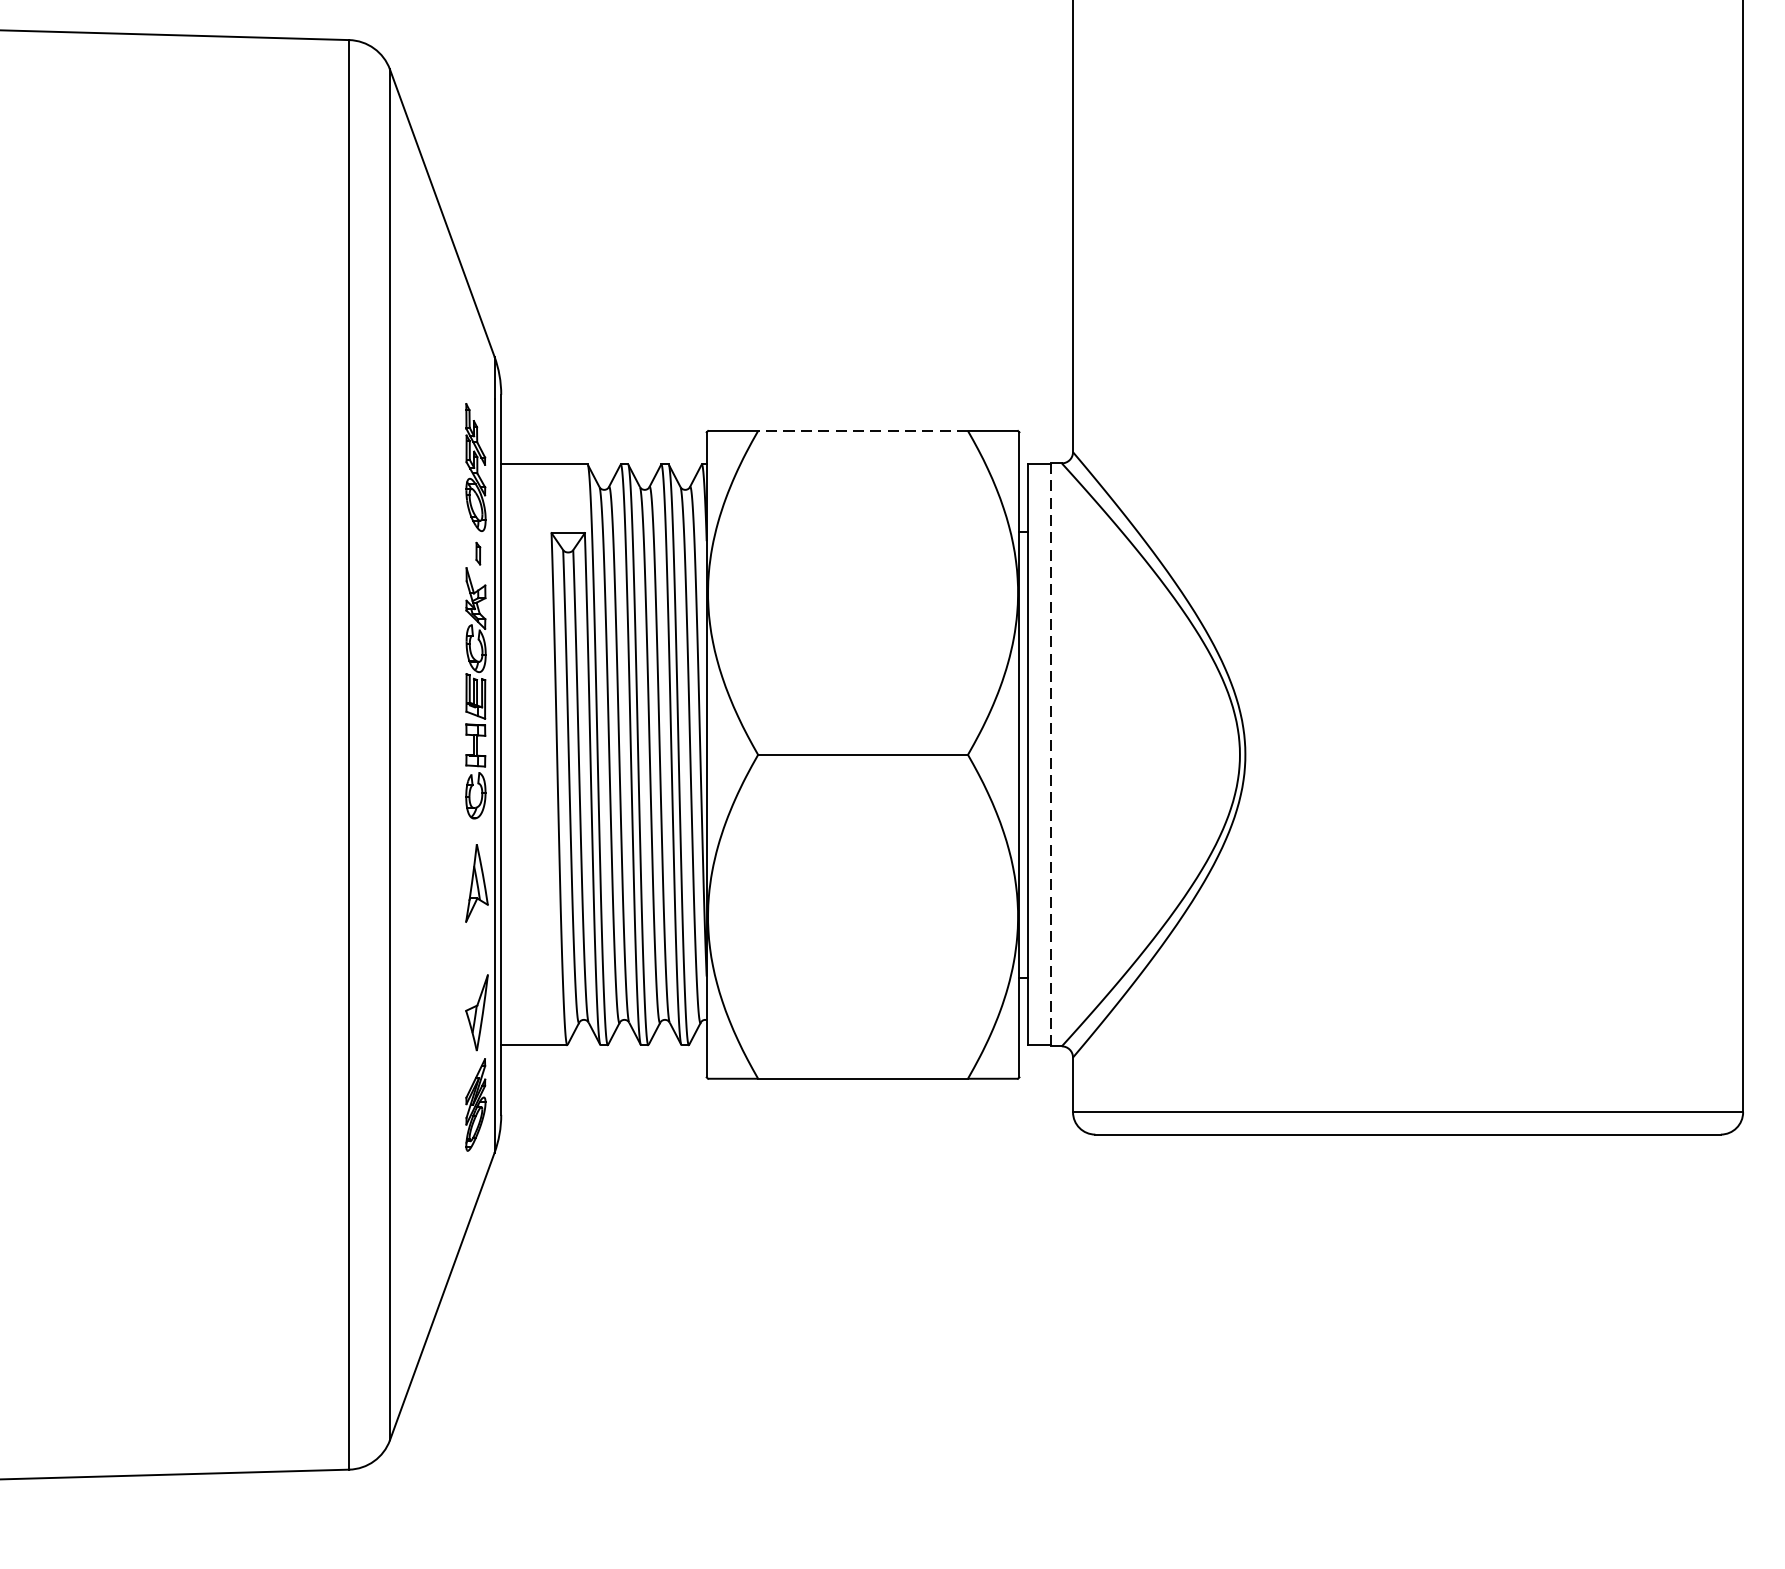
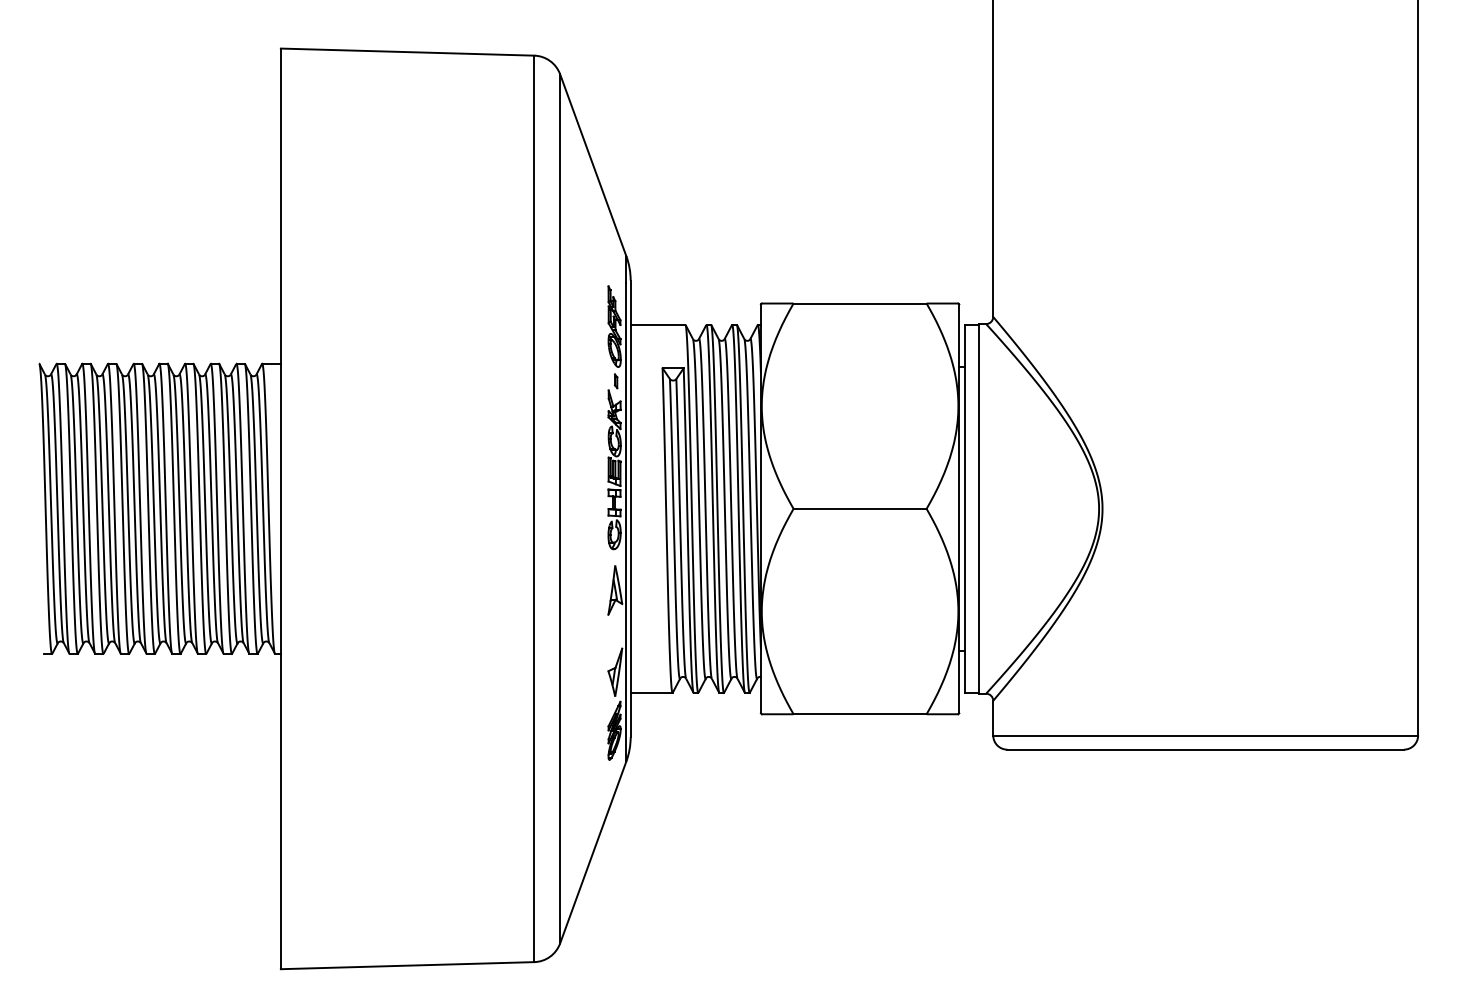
line: (863, 430) -> (860, 303), dashed -> solid
line: (1051, 754) -> (979, 508), dashed -> solid

